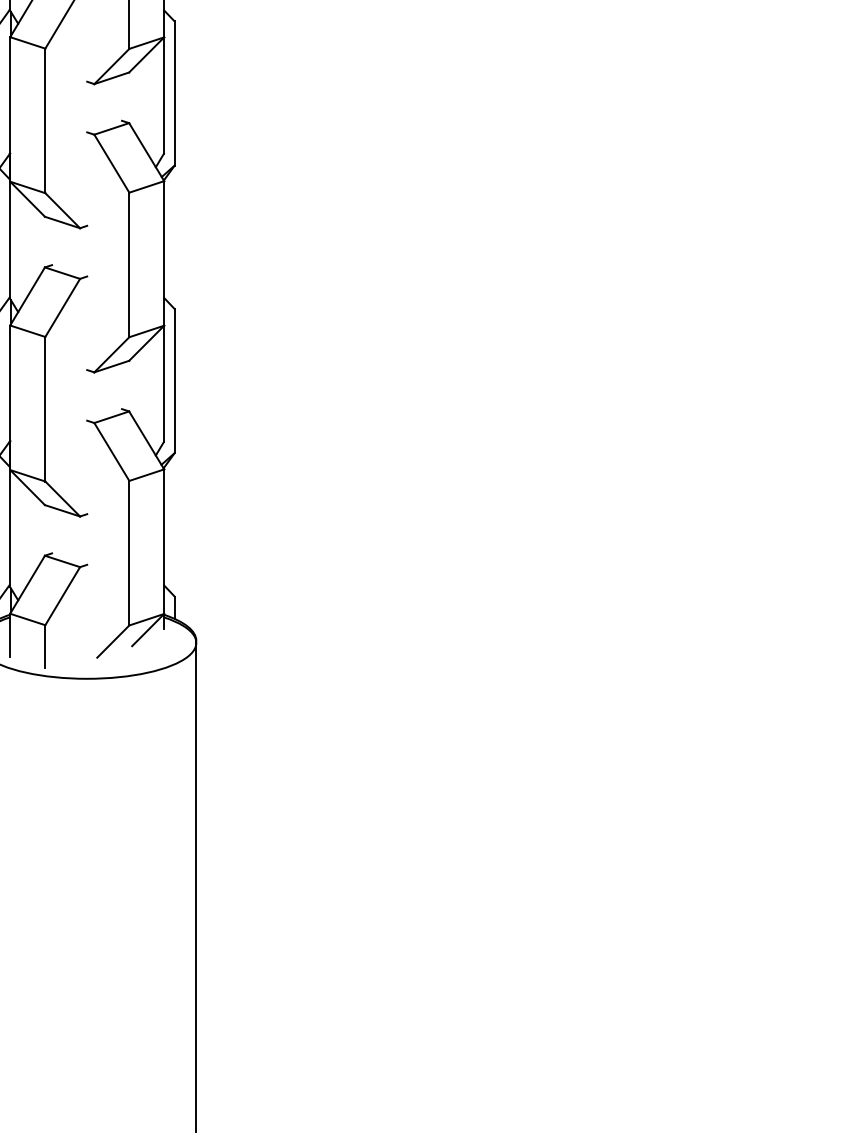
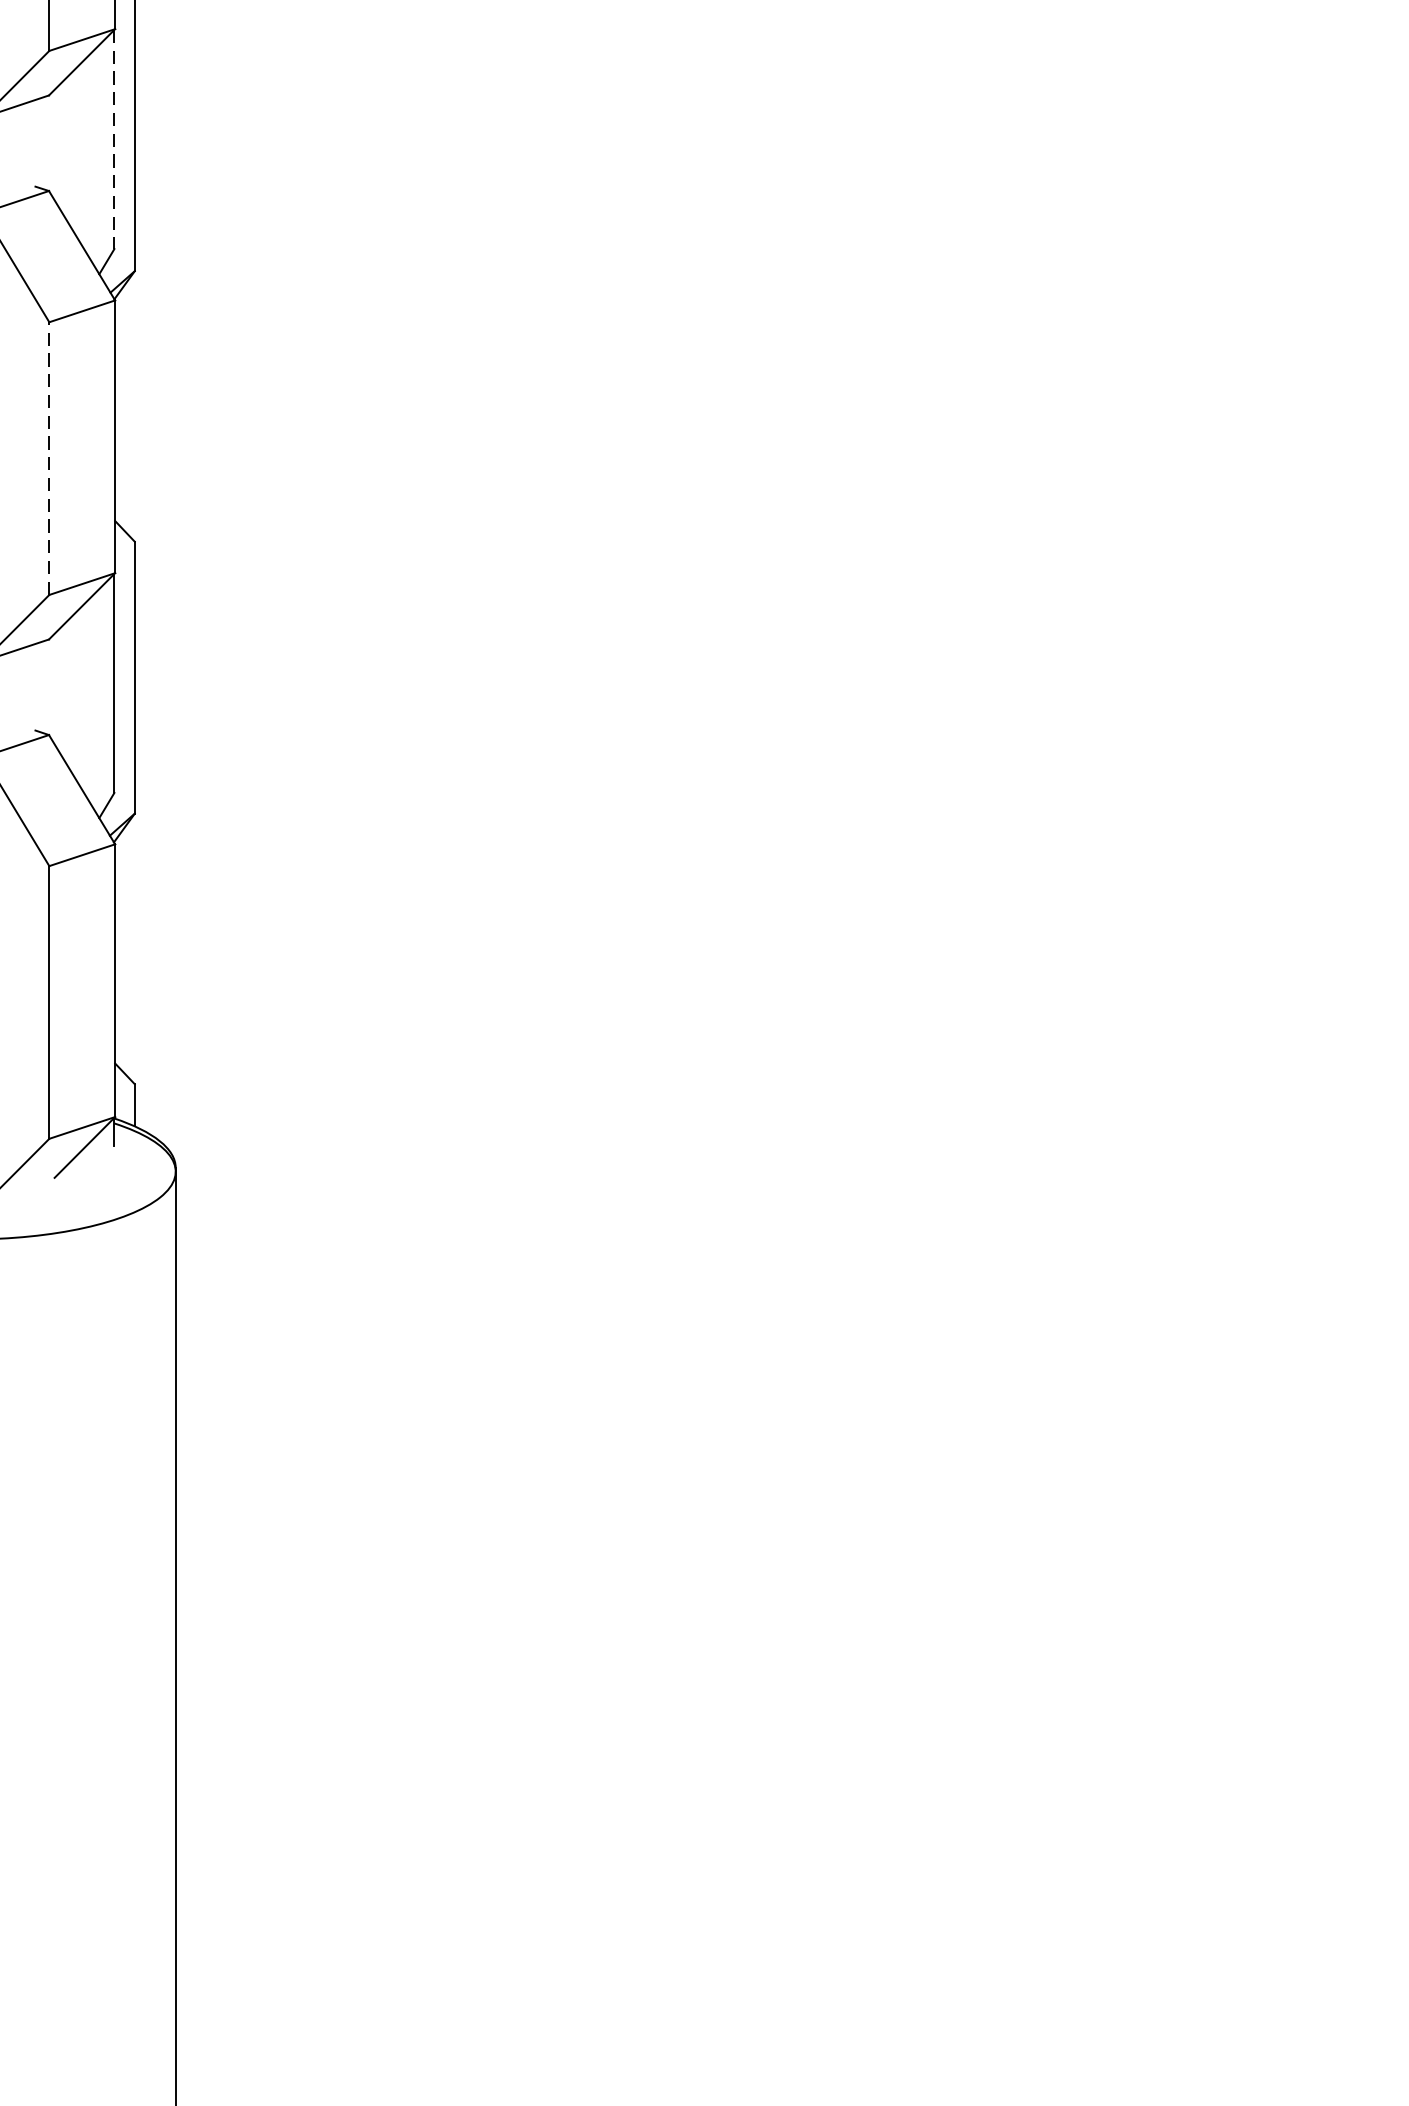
line: (163, 96) -> (113, 140), solid -> dashed
line: (129, 264) -> (49, 457), solid -> dashed

